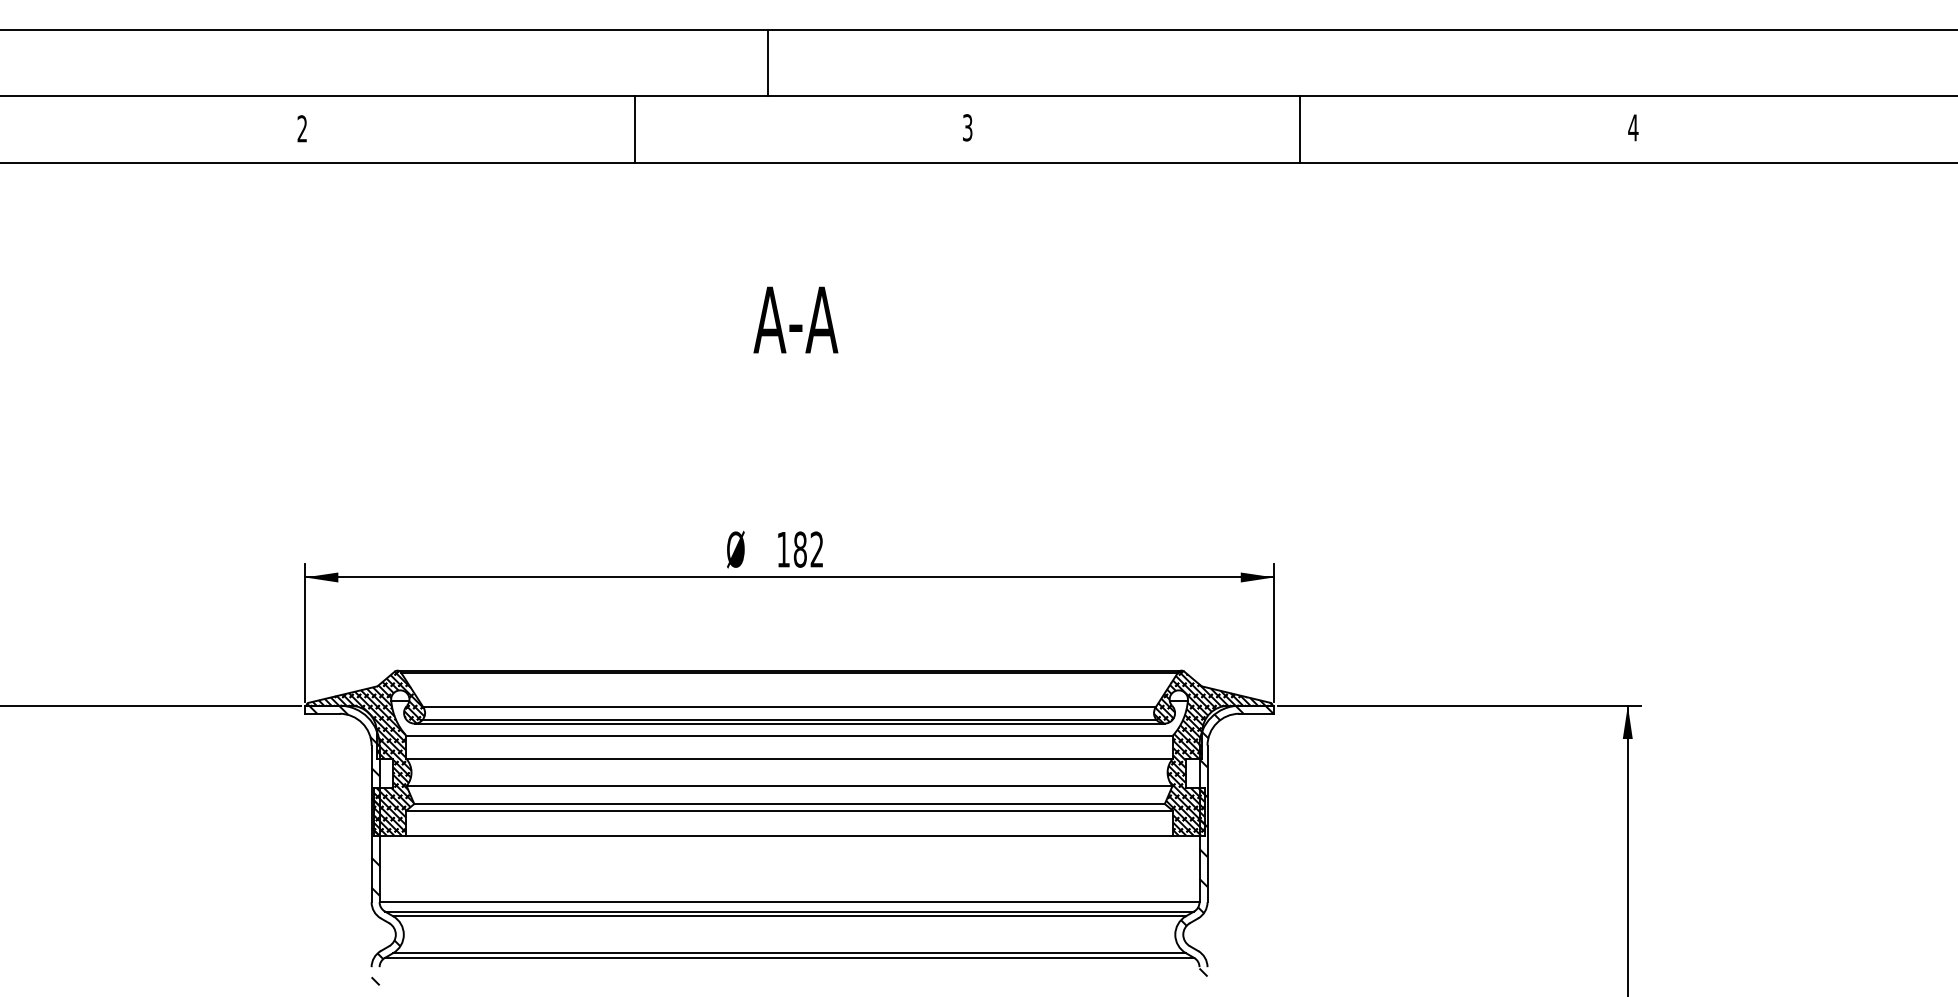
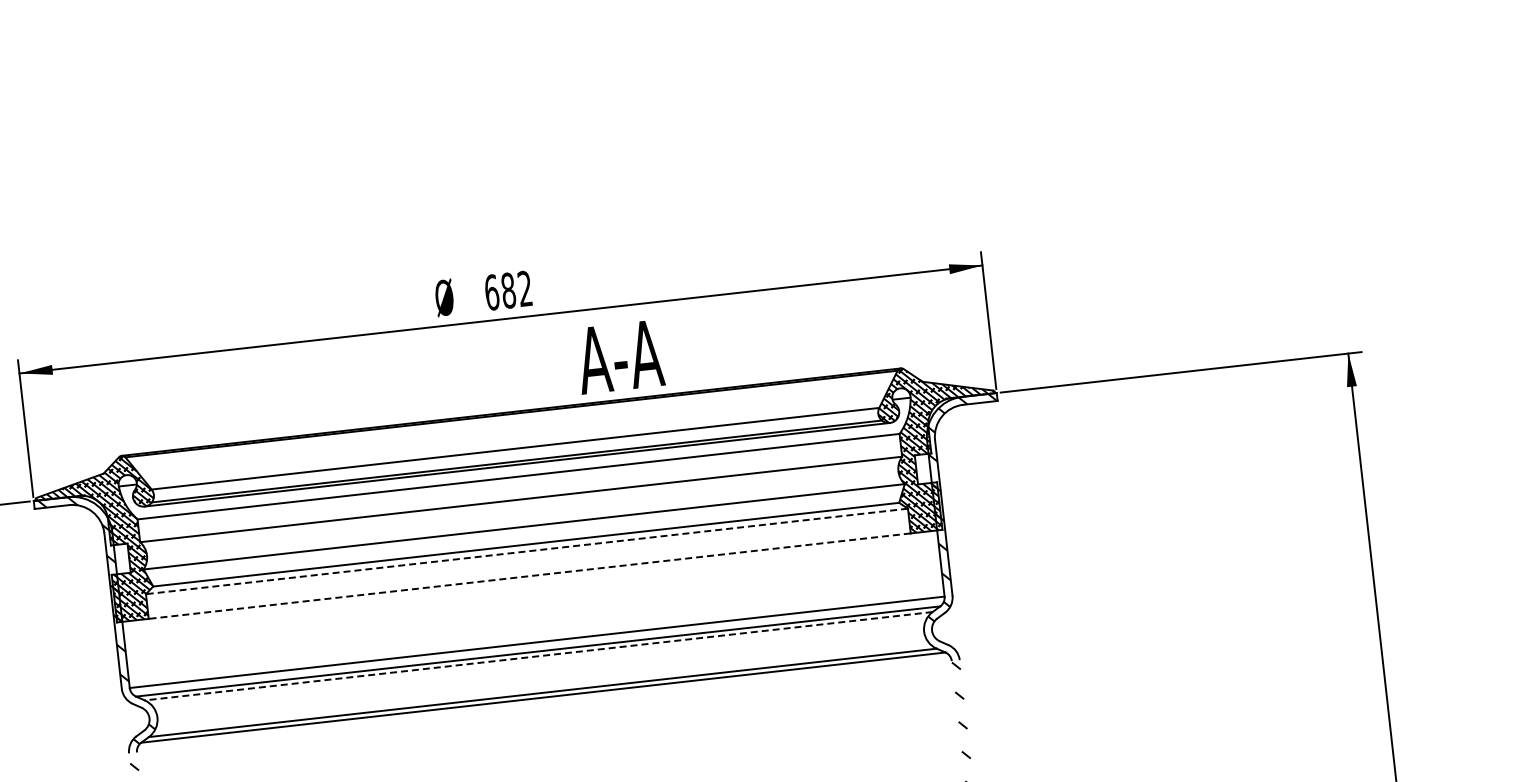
text: (795, 319) -> (619, 356), moved
text: (783, 549) -> (491, 292), 182 -> 682
line: (789, 810) -> (526, 551), solid -> dashed
line: (789, 835) -> (529, 575), solid -> dashed
line: (789, 916) -> (538, 656), solid -> dashed

